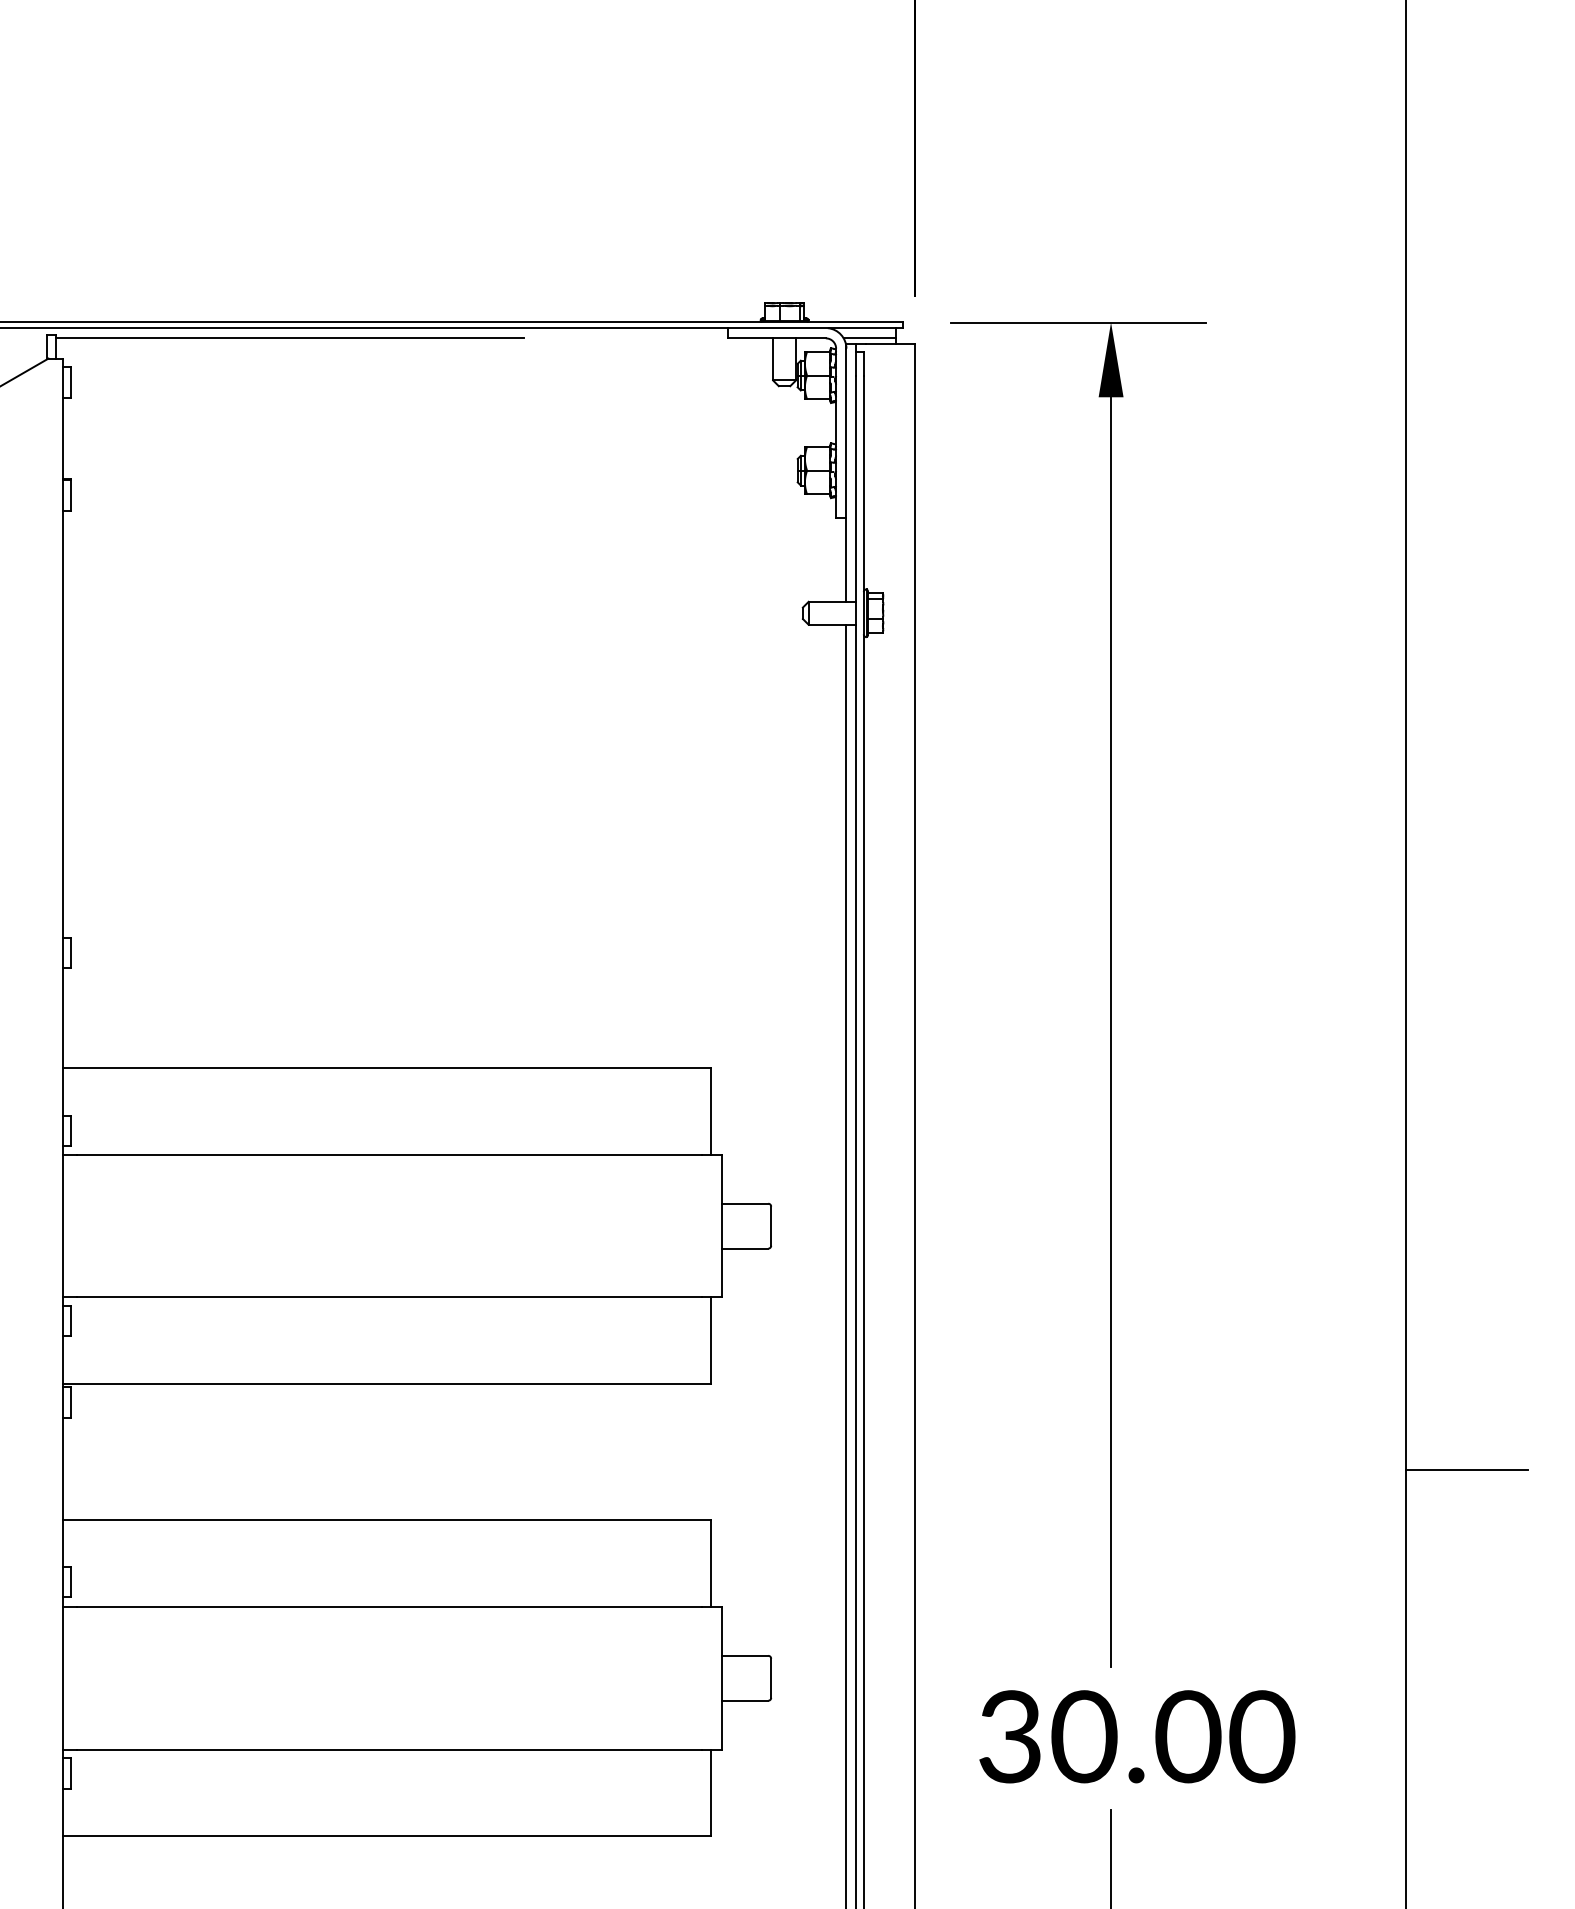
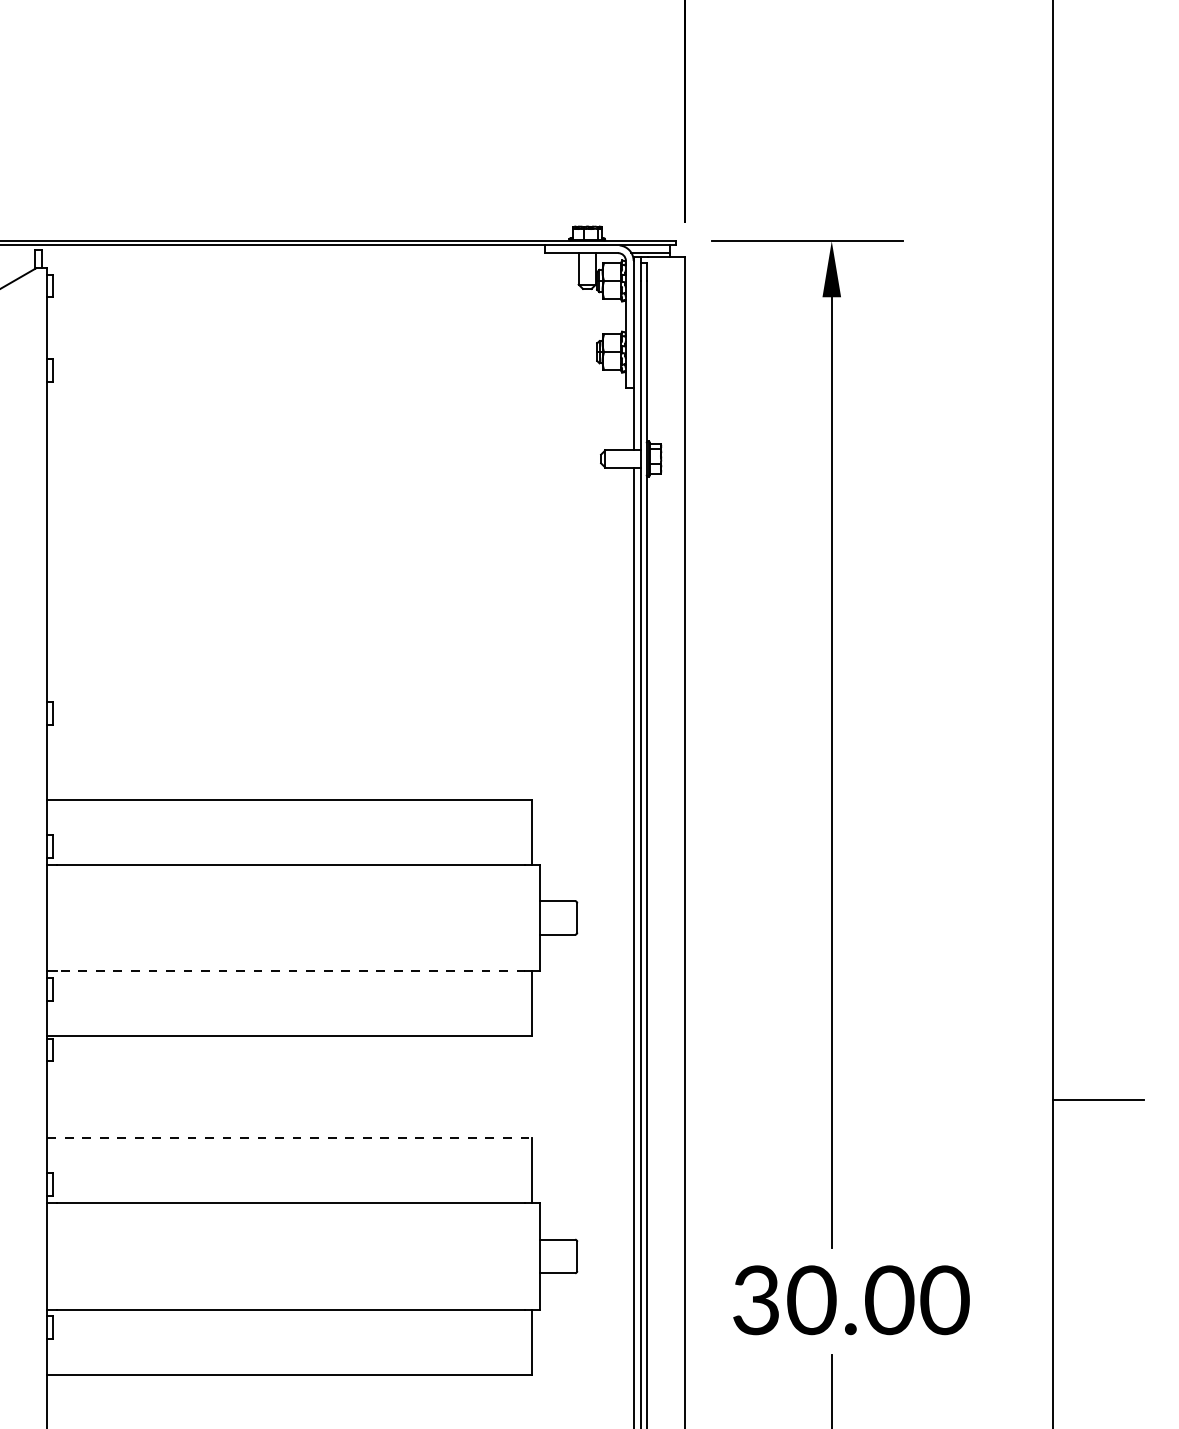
line: (289, 338) -> (216, 253), removed
line: (389, 1297) -> (291, 971), solid -> dashed
line: (387, 1520) -> (289, 1138), solid -> dashed

